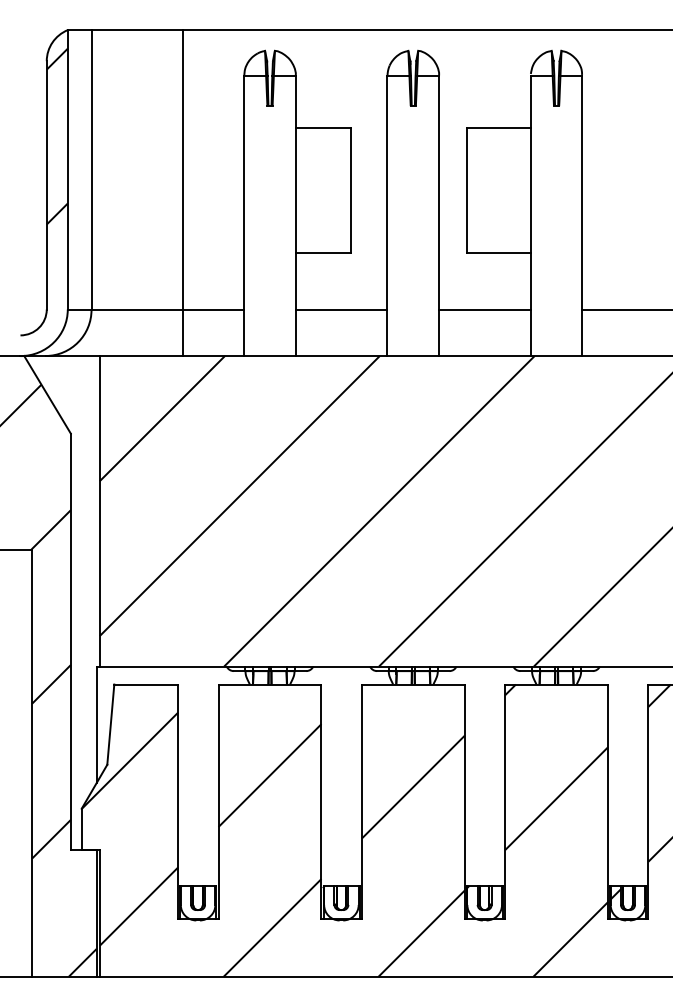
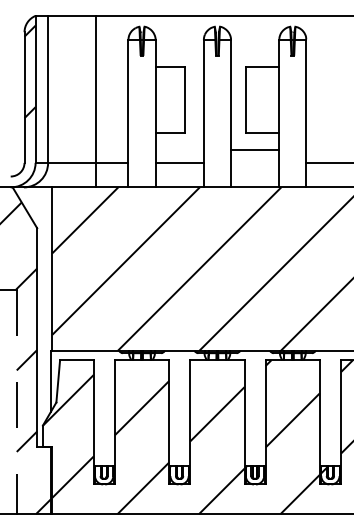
line: (485, 308) -> (255, 149), moved
line: (31, 764) -> (16, 402), solid -> dashed

